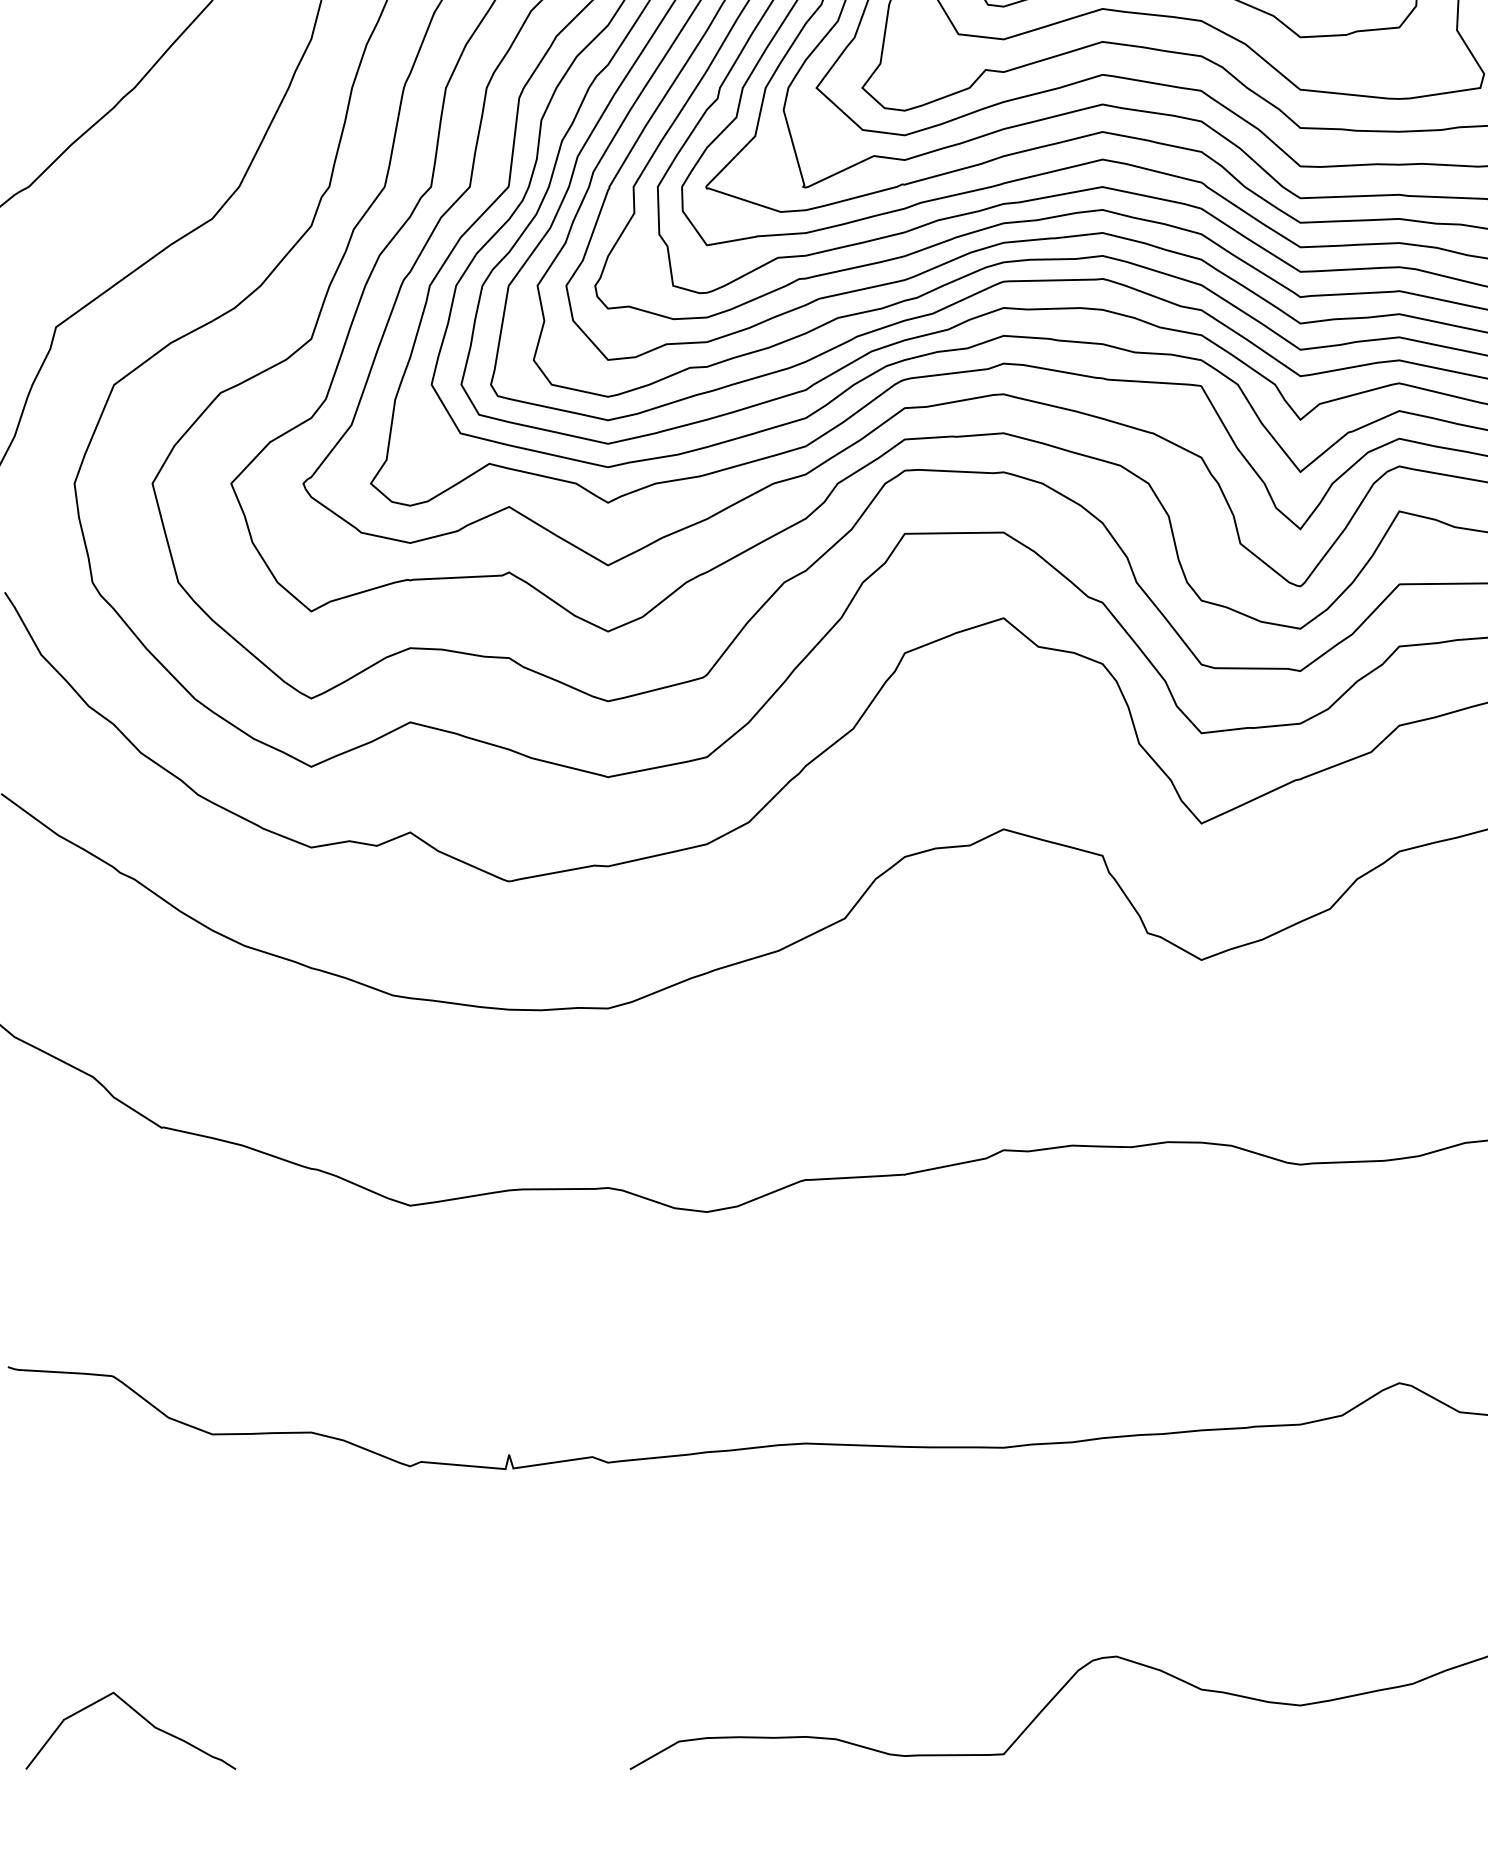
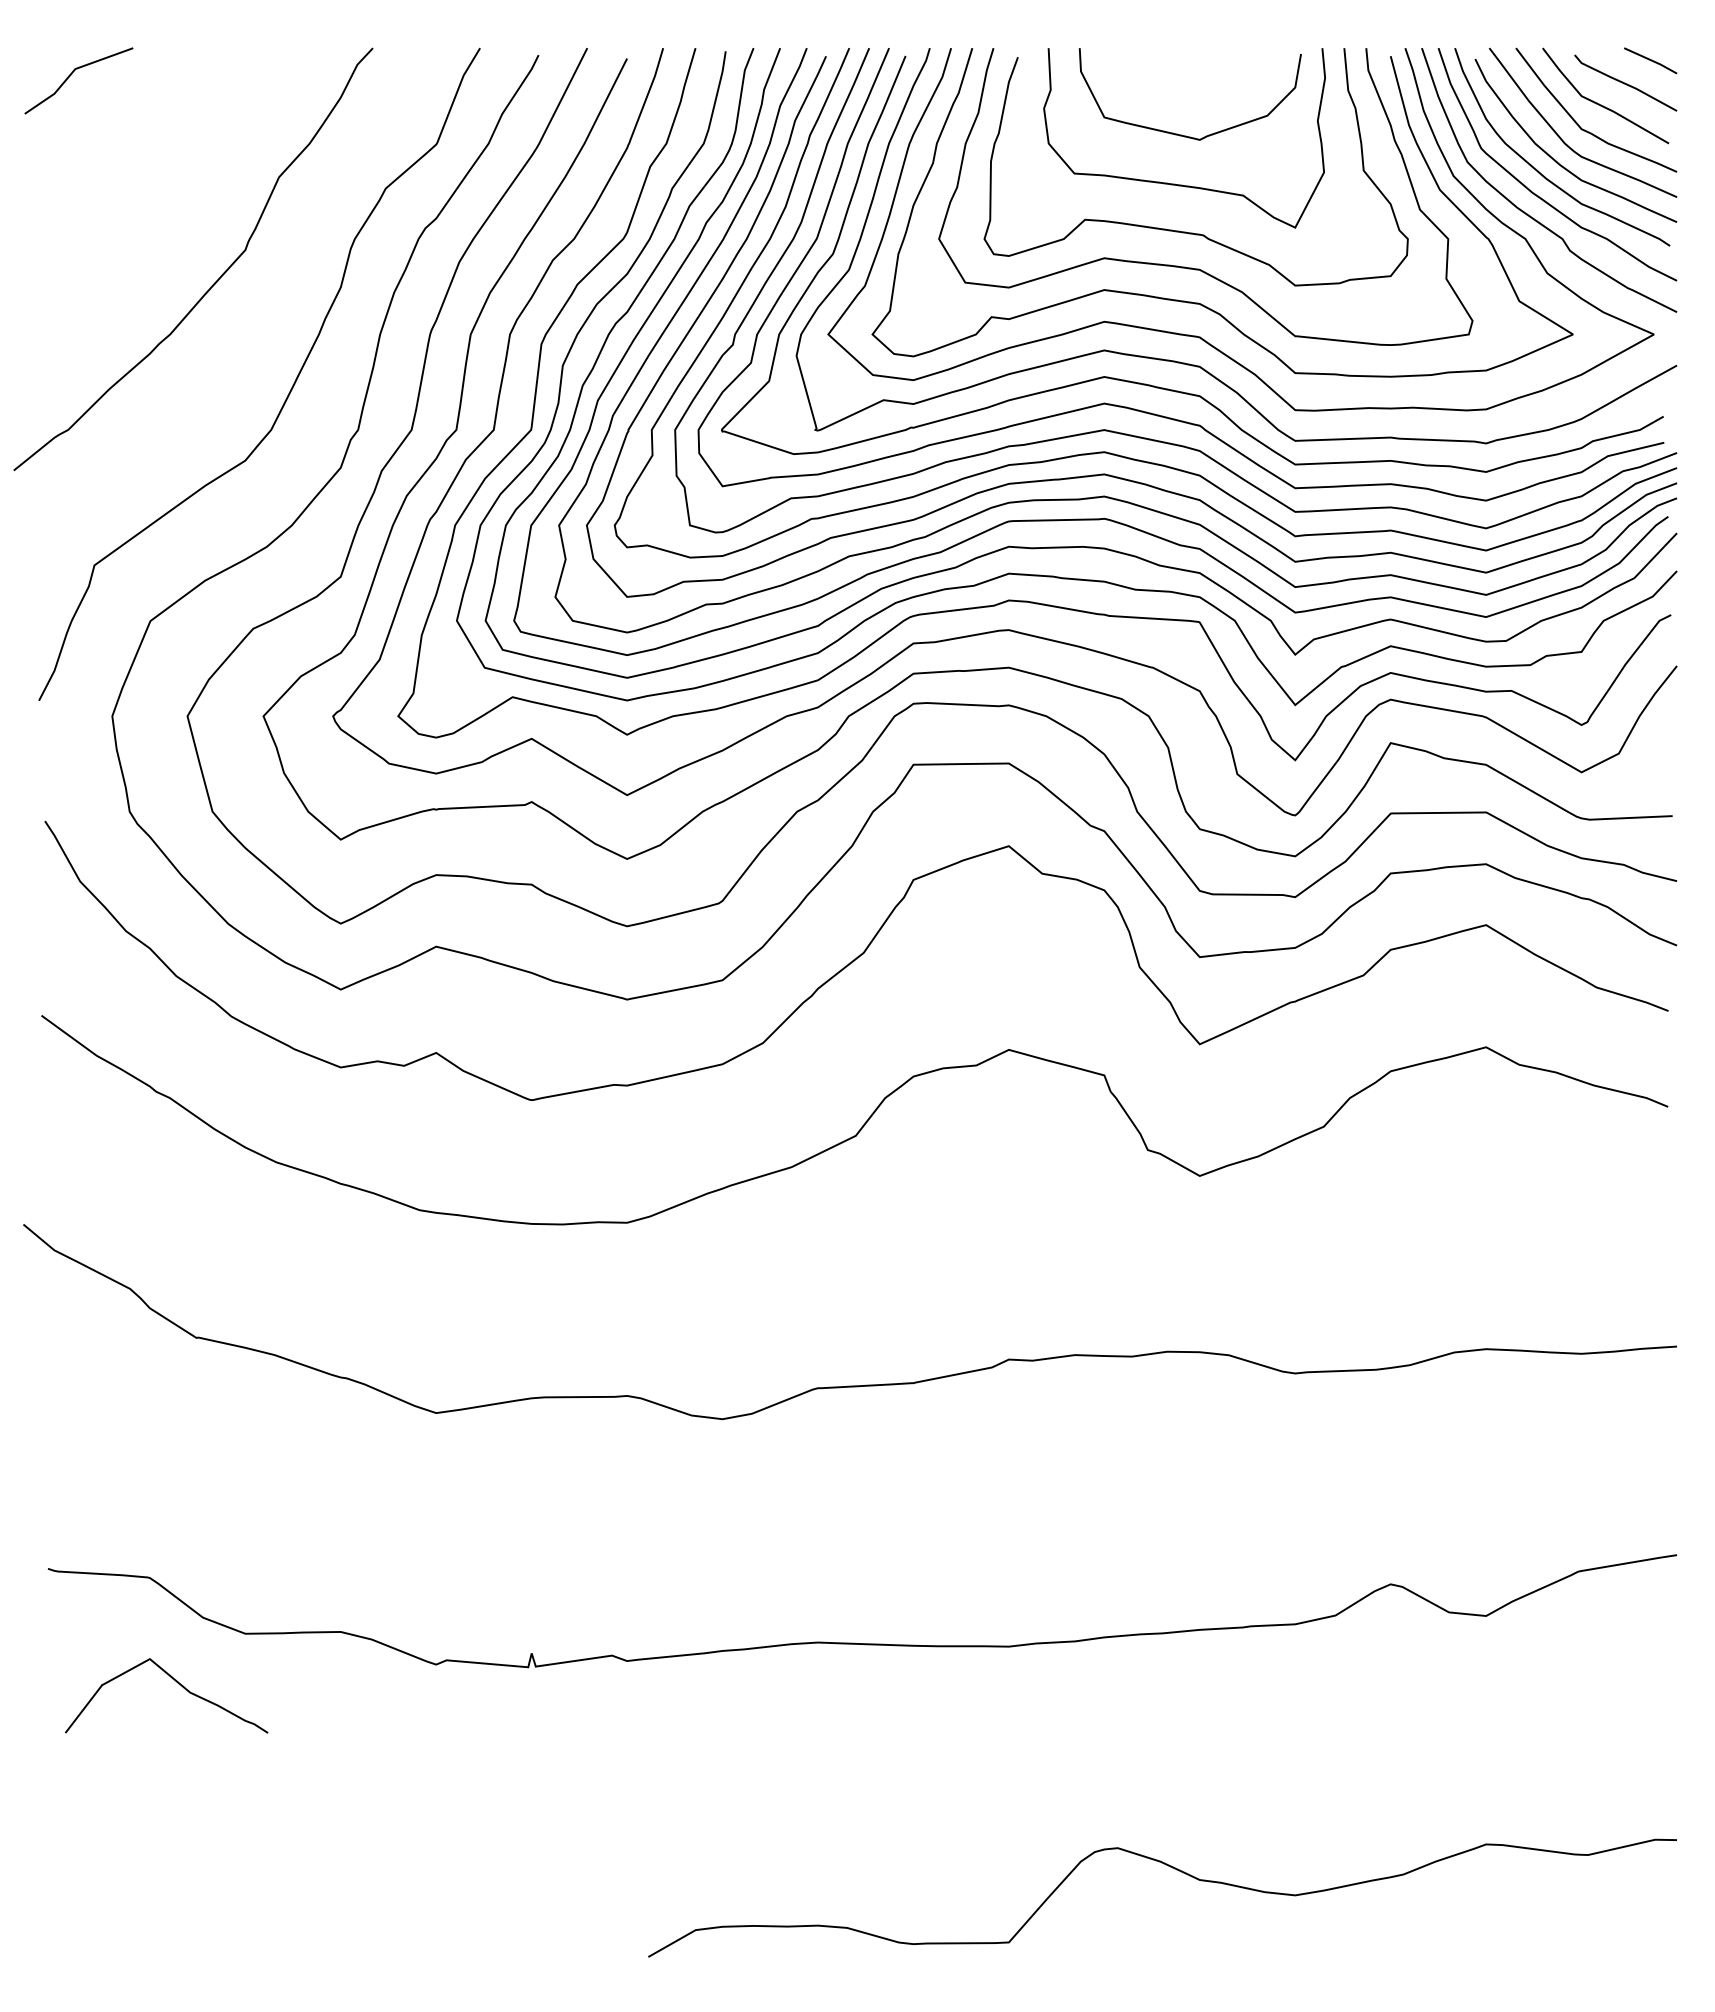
curve: (142, 1718) -> (177, 1683), moved

